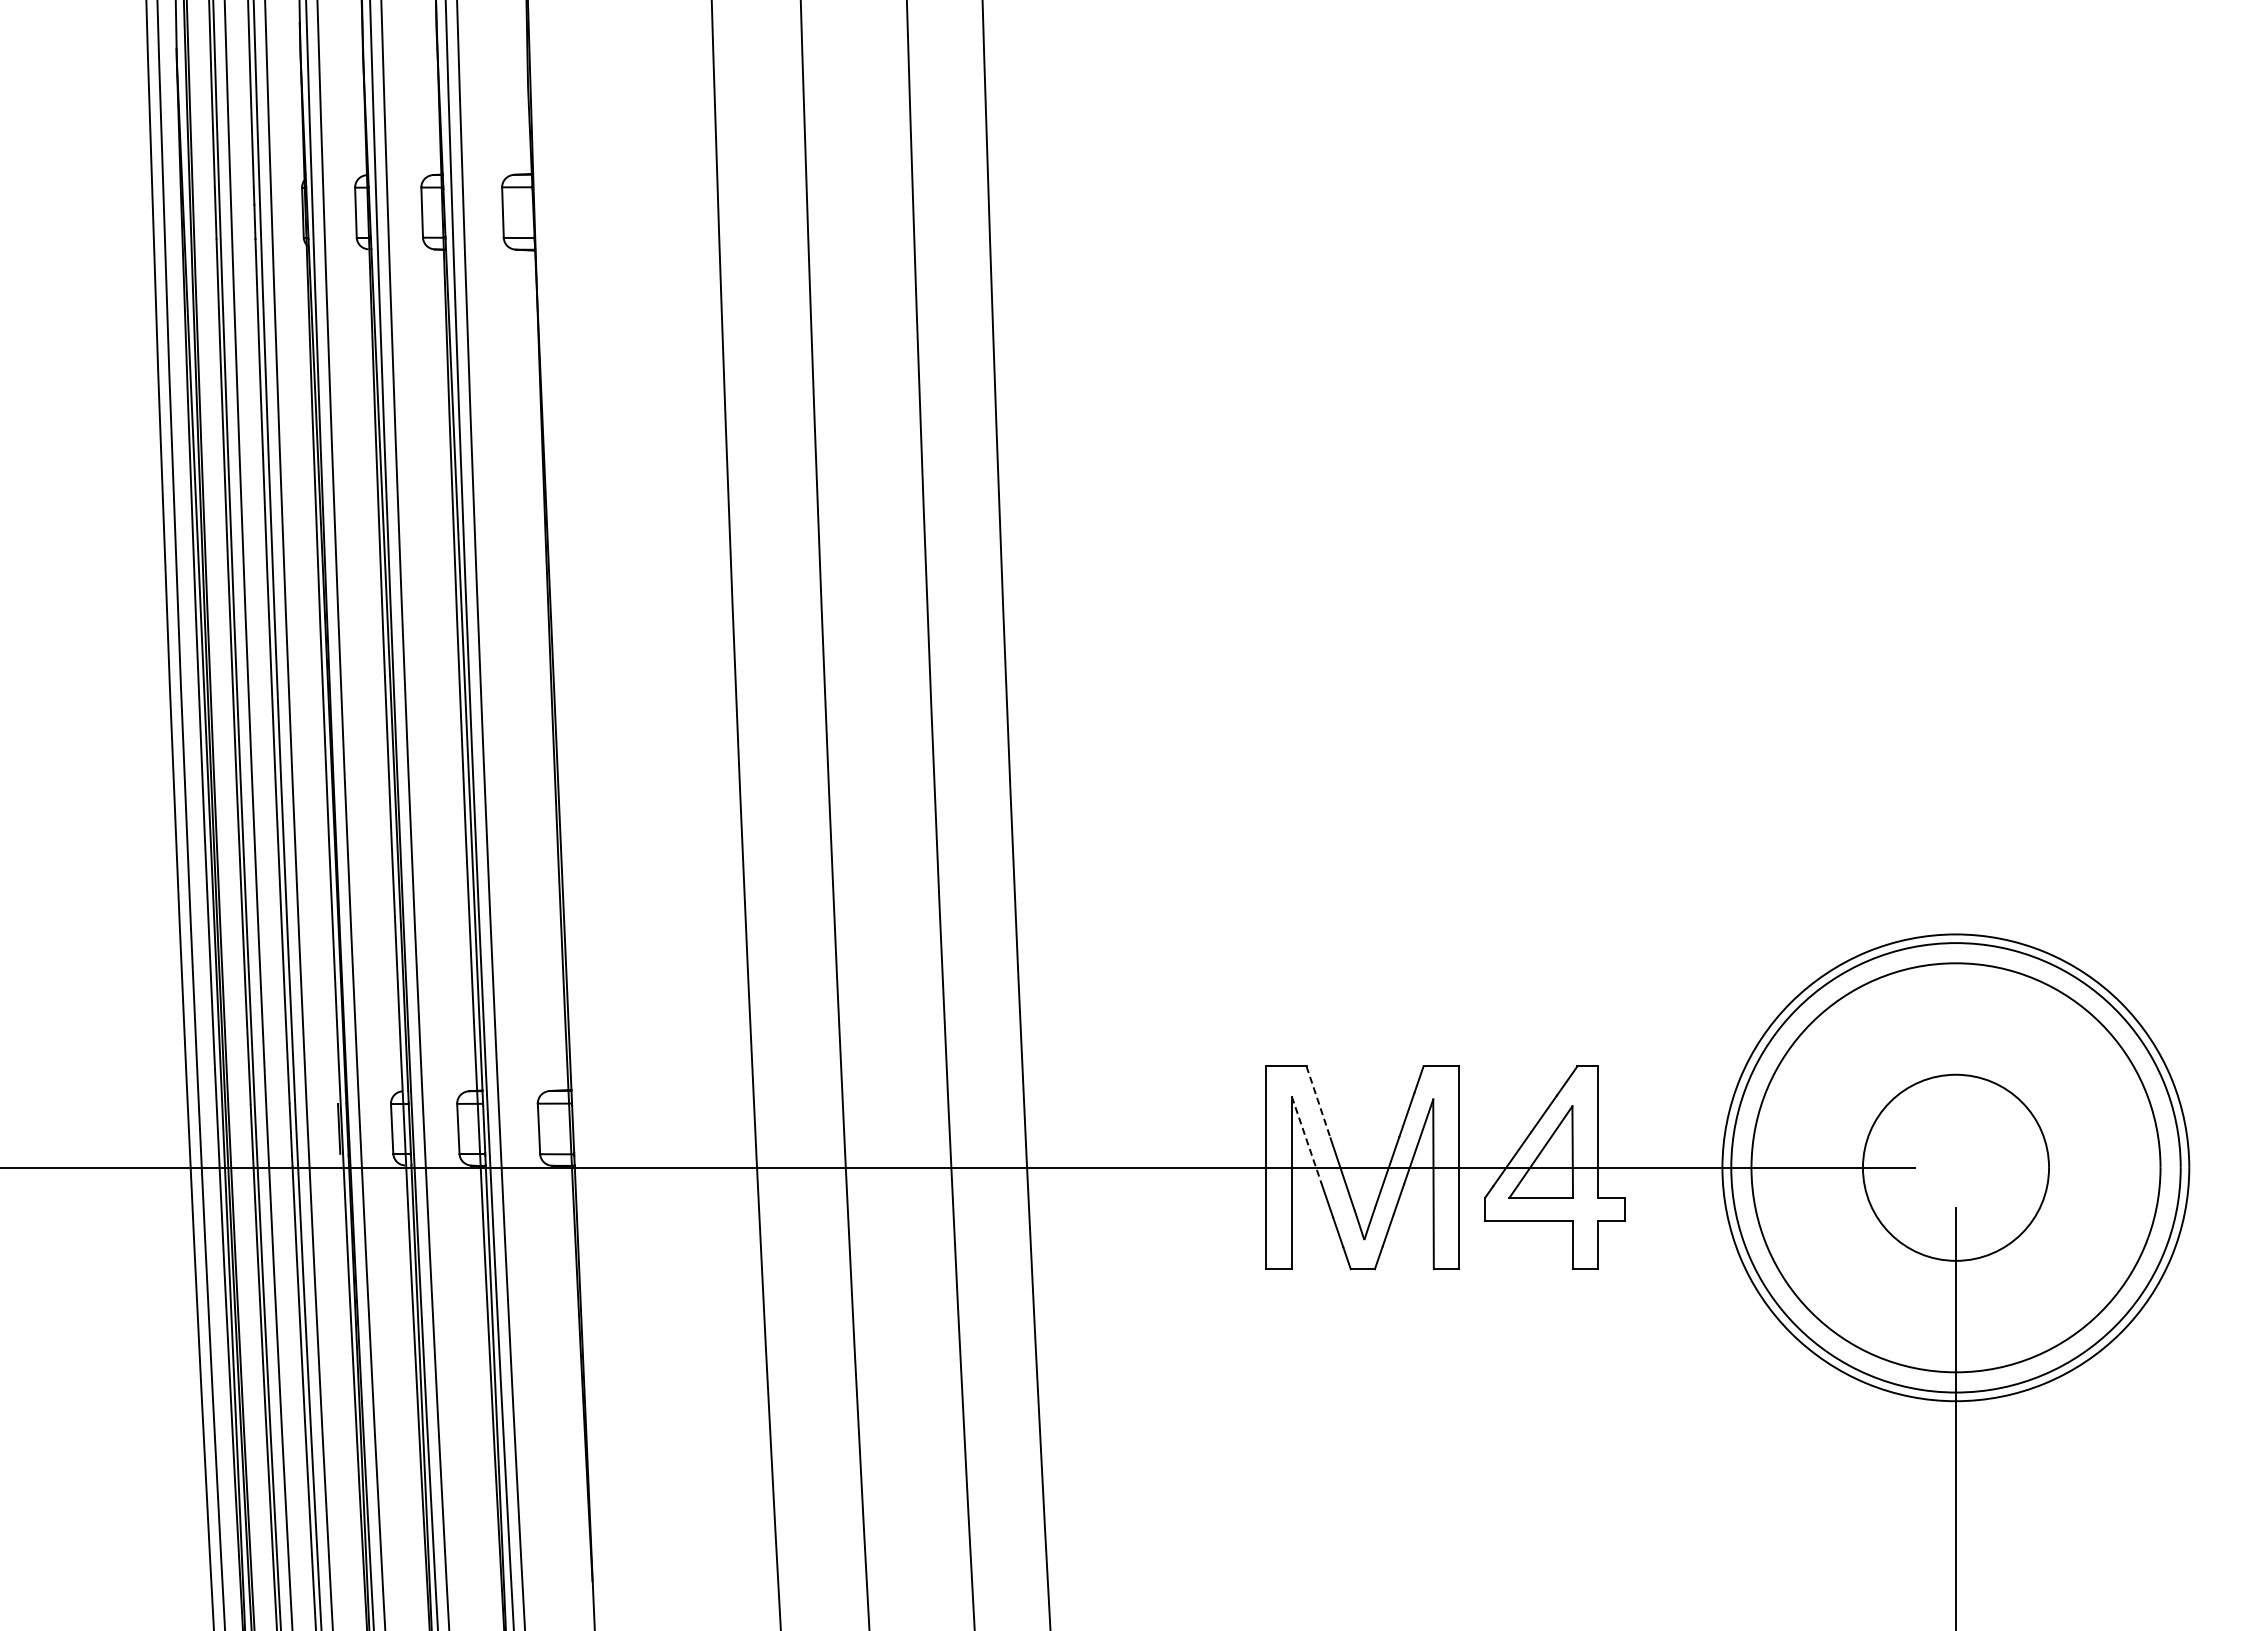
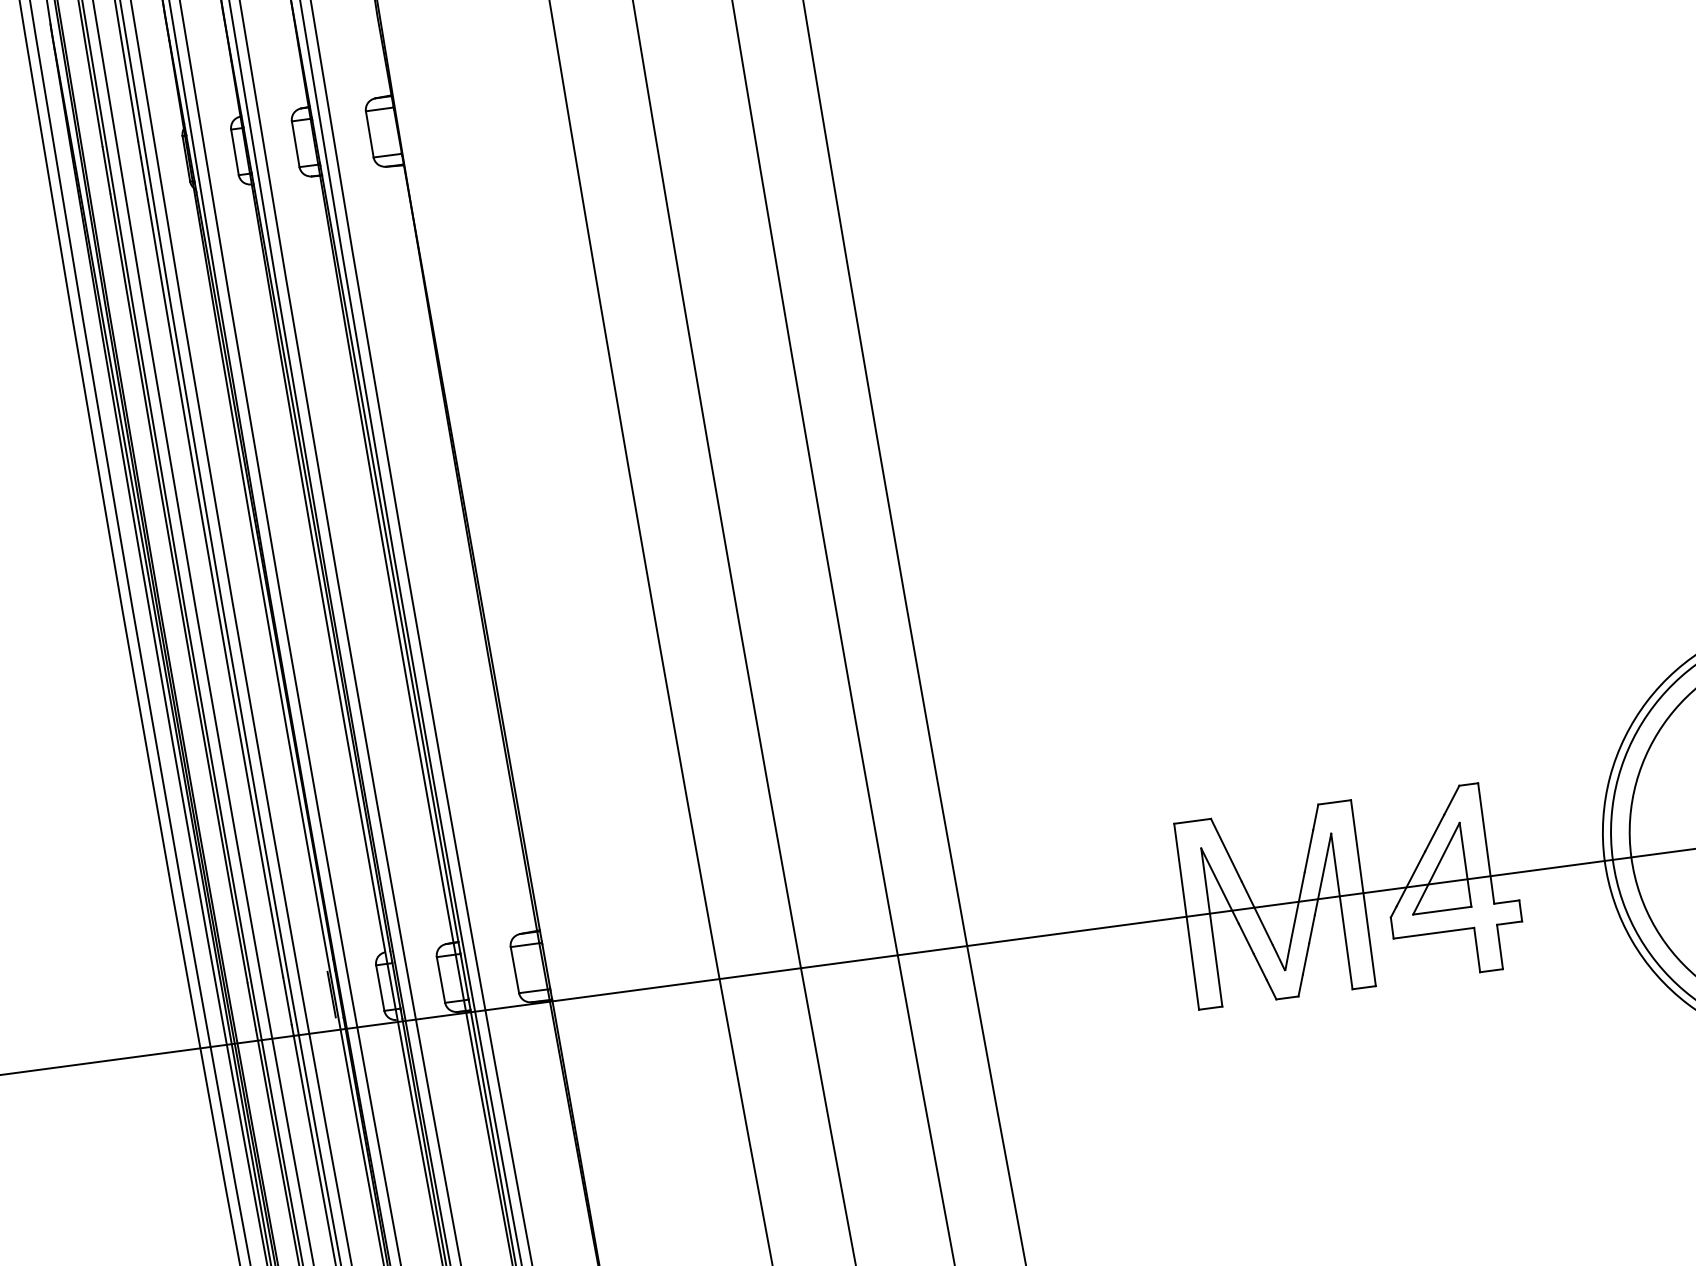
line: (1318, 1102) -> (1226, 850), dashed -> solid
line: (1306, 1139) -> (1219, 885), dashed -> solid

